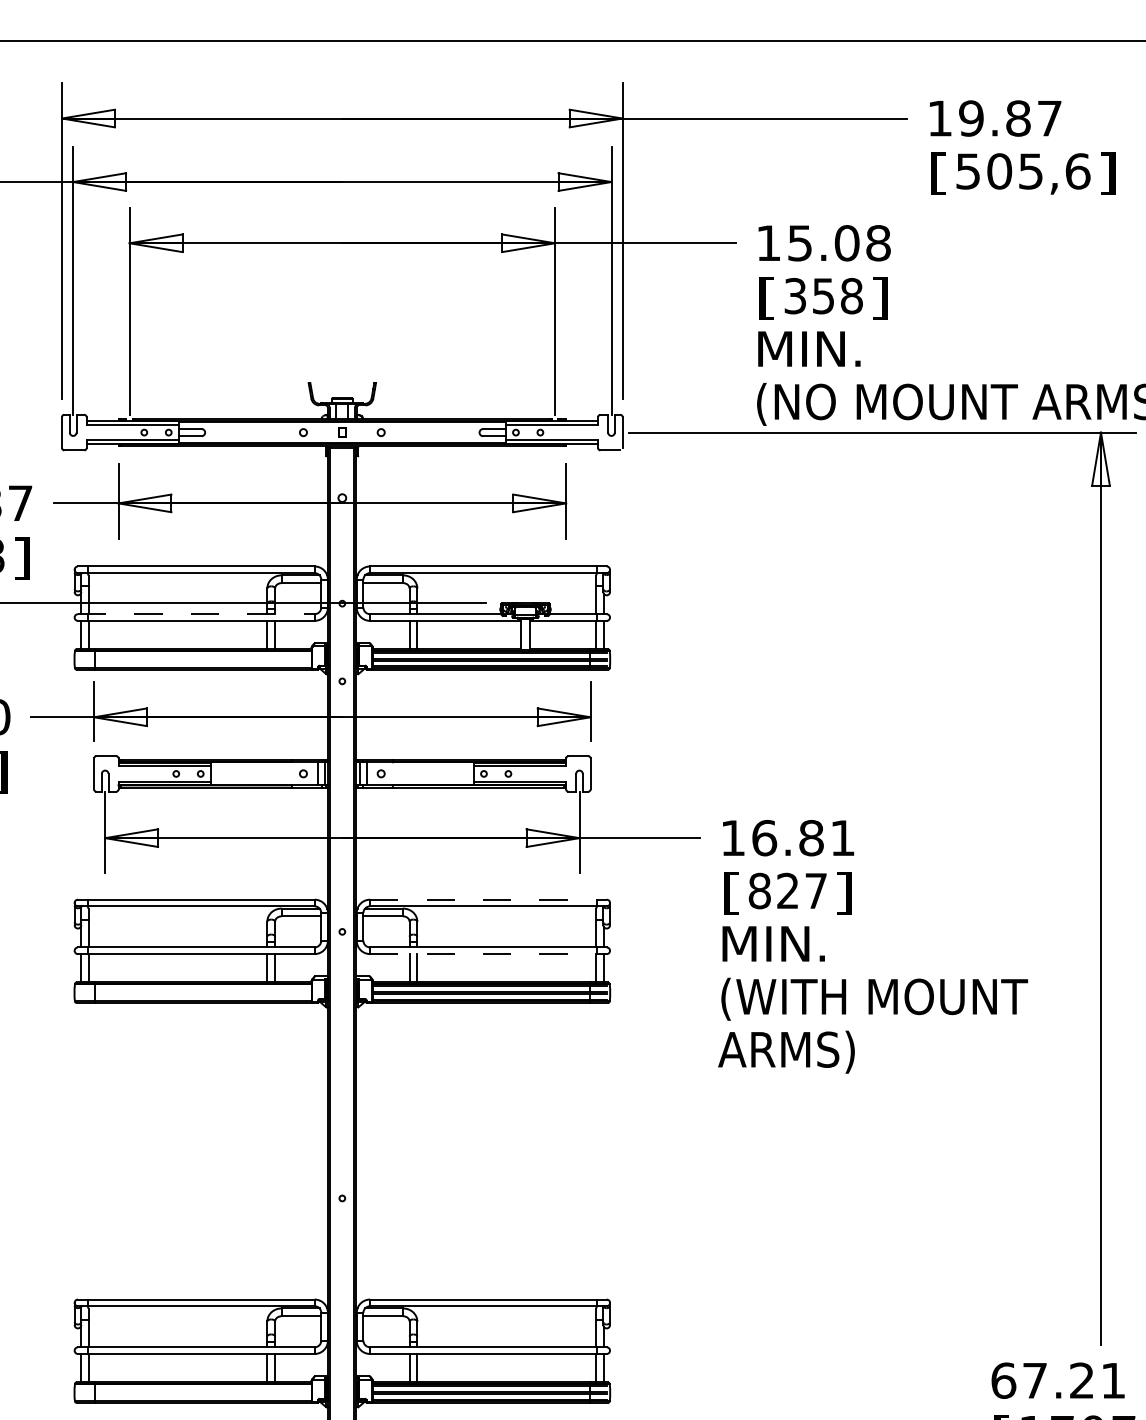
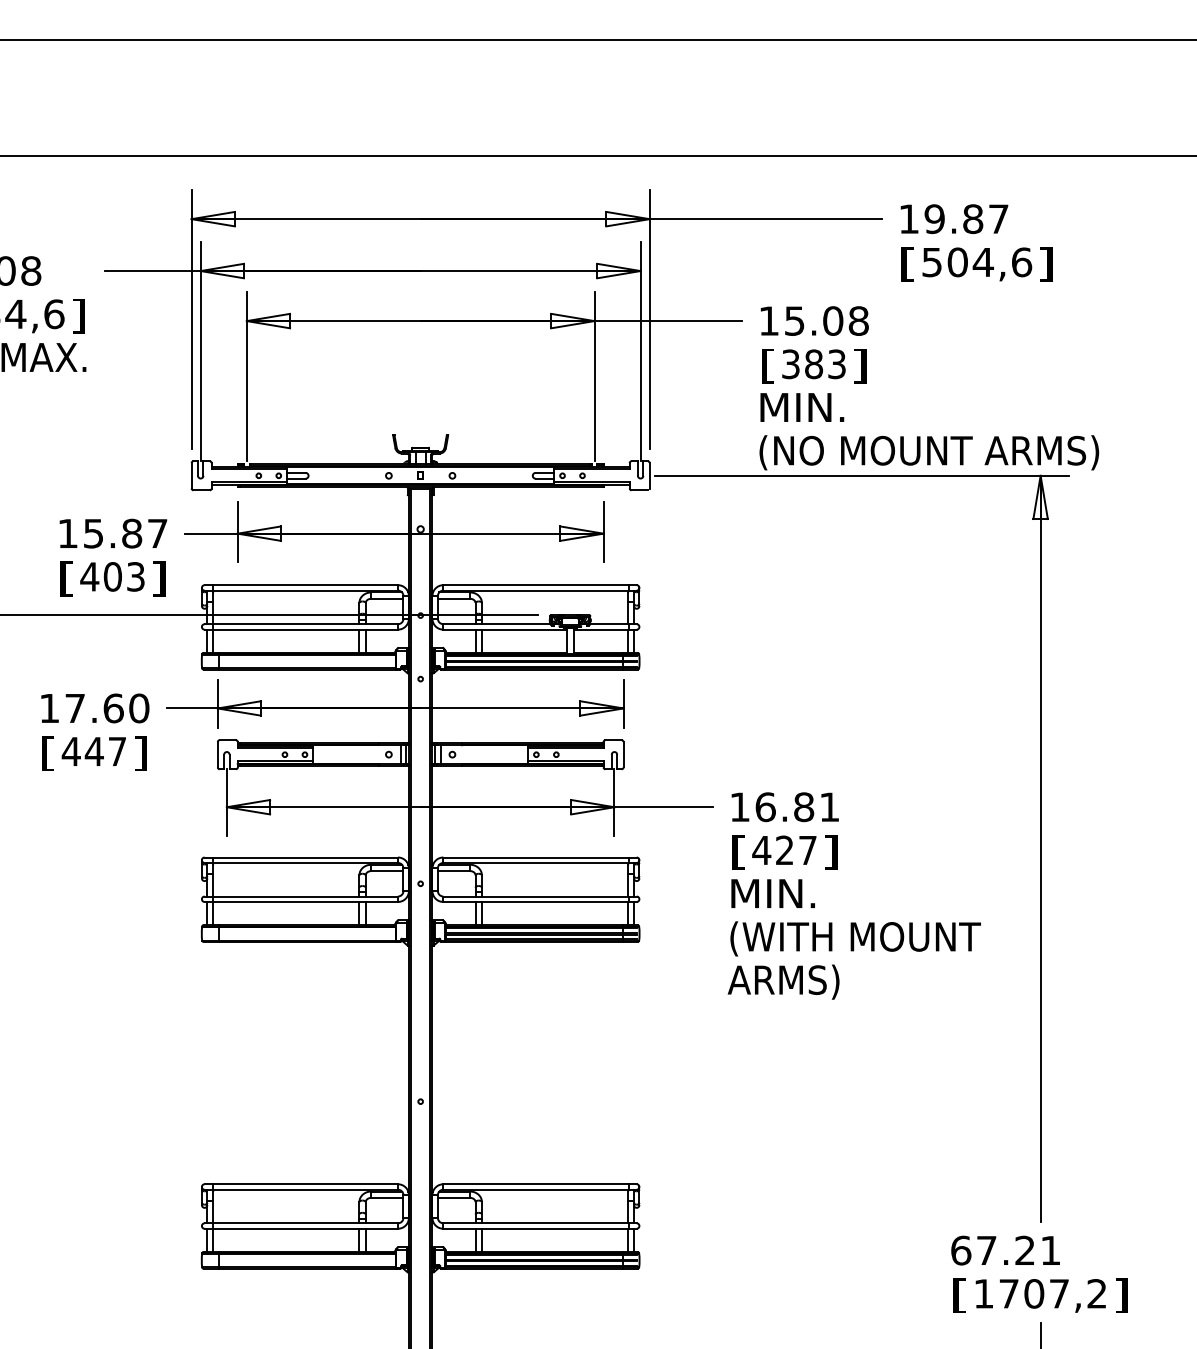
text: (1029, 171) -> (982, 262), 505,6 -> 504,6
text: (837, 296) -> (825, 364), 358 -> 383
line: (196, 614) -> (301, 624), dashed -> solid
text: (759, 891) -> (761, 850), 827 -> 427
line: (488, 899) -> (540, 857), dashed -> solid
line: (488, 953) -> (540, 901), dashed -> solid

